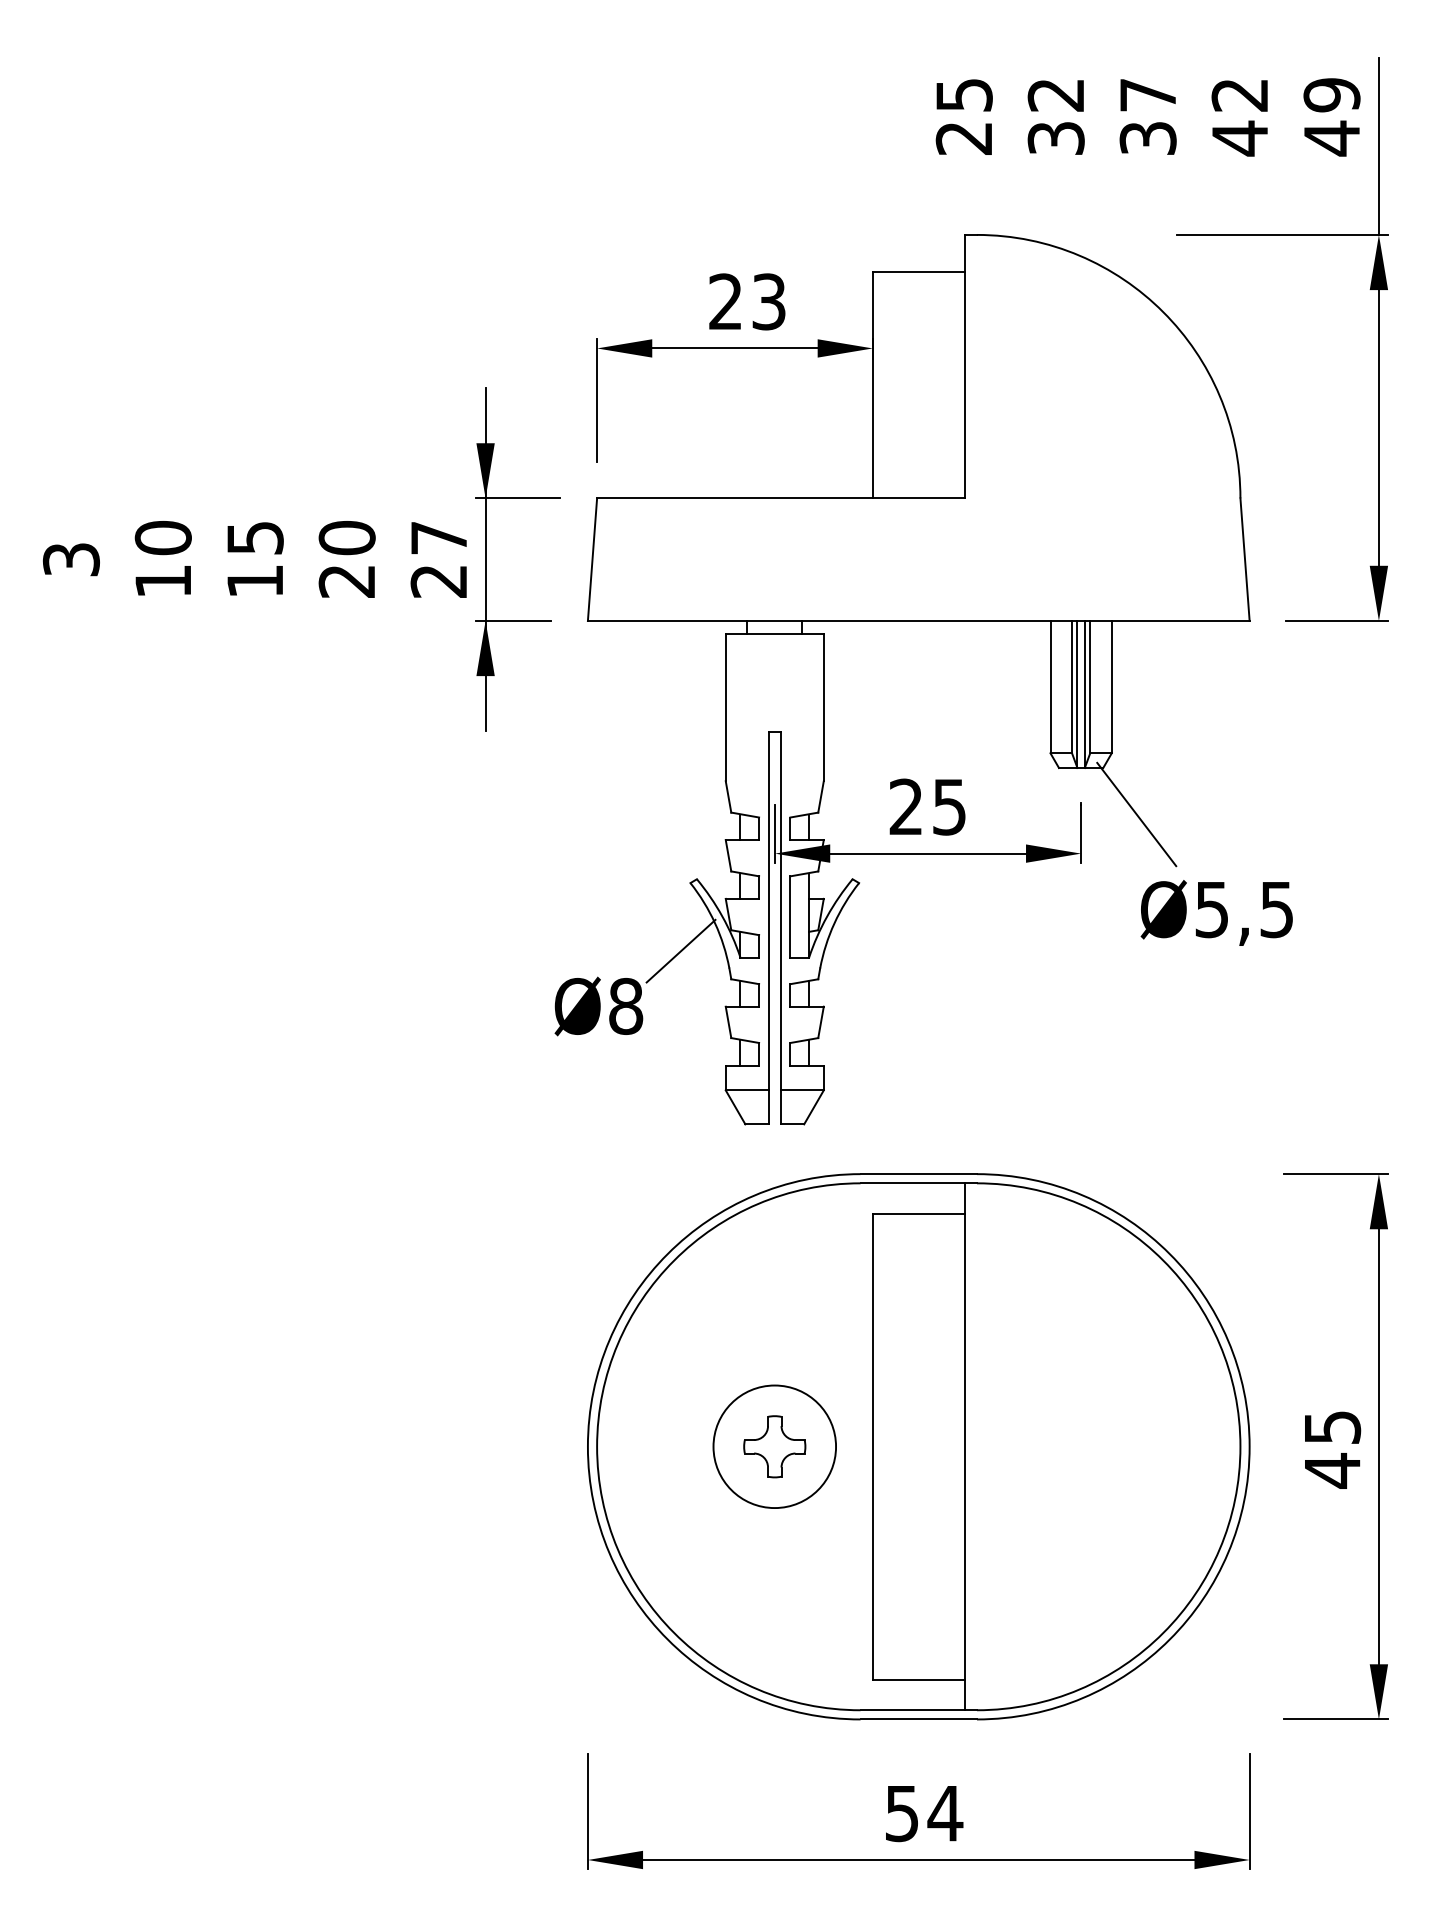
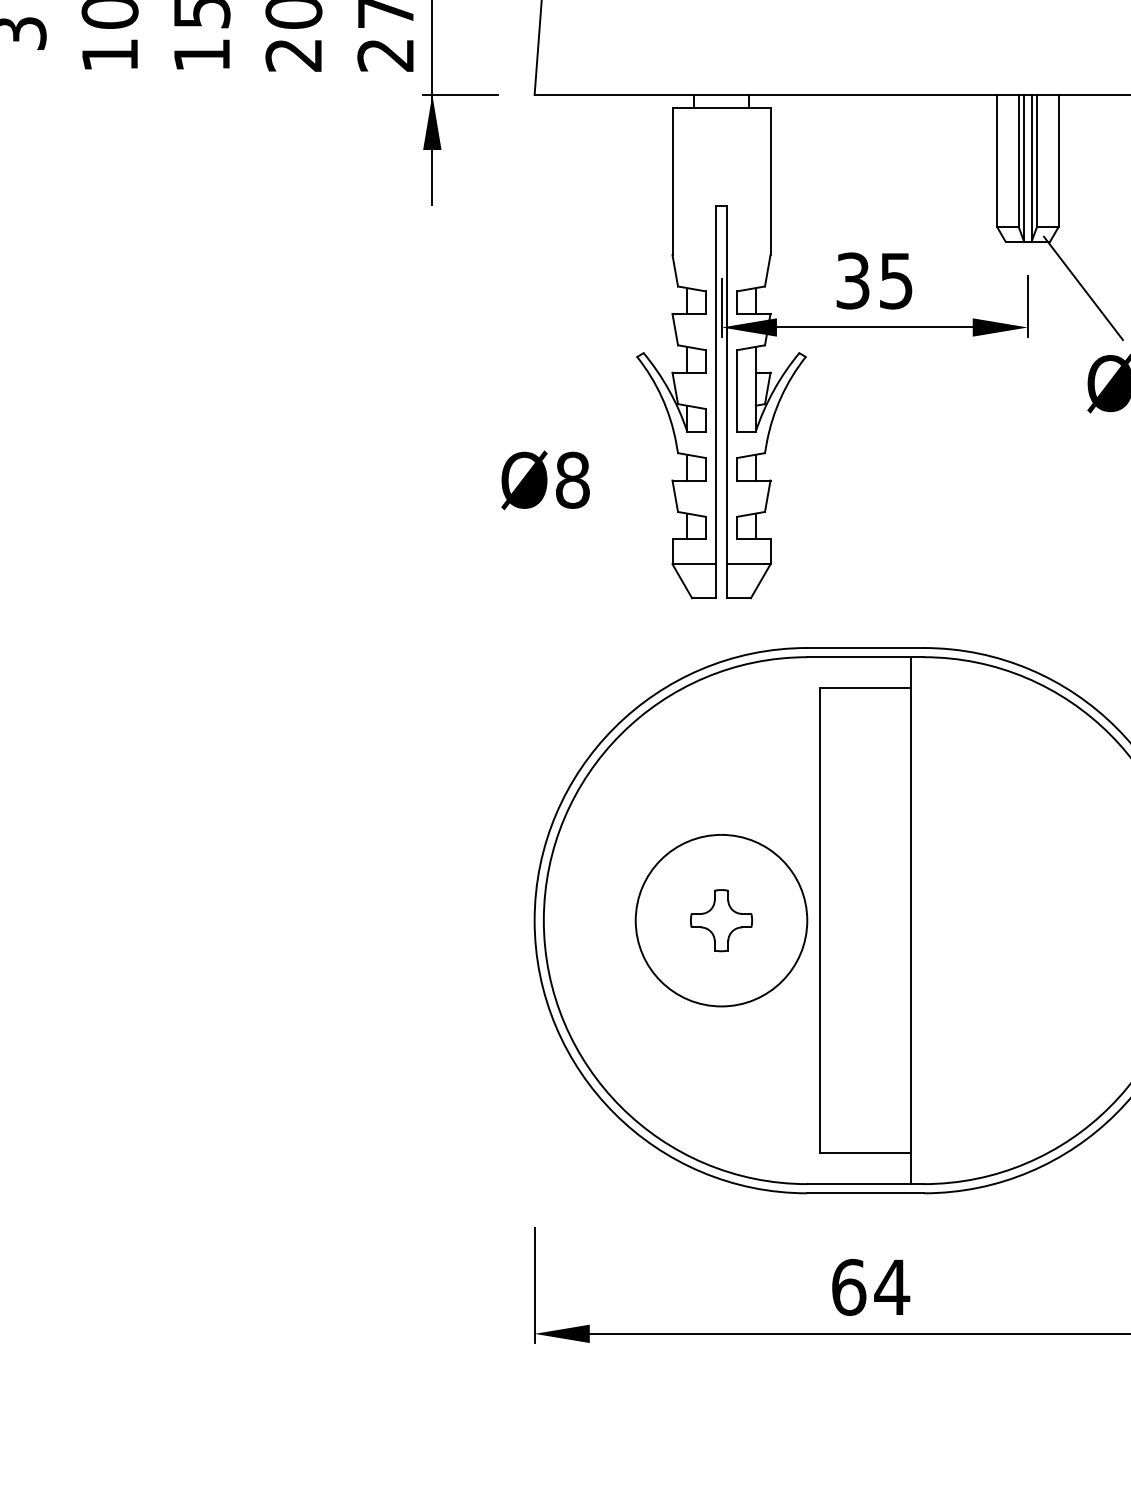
text: (905, 806) -> (852, 280), 25 -> 35
line: (680, 950) -> (627, 424), removed
circle: (774, 1446) -> (721, 920), size x1.4
text: (902, 1813) -> (849, 1287), 54 -> 64

